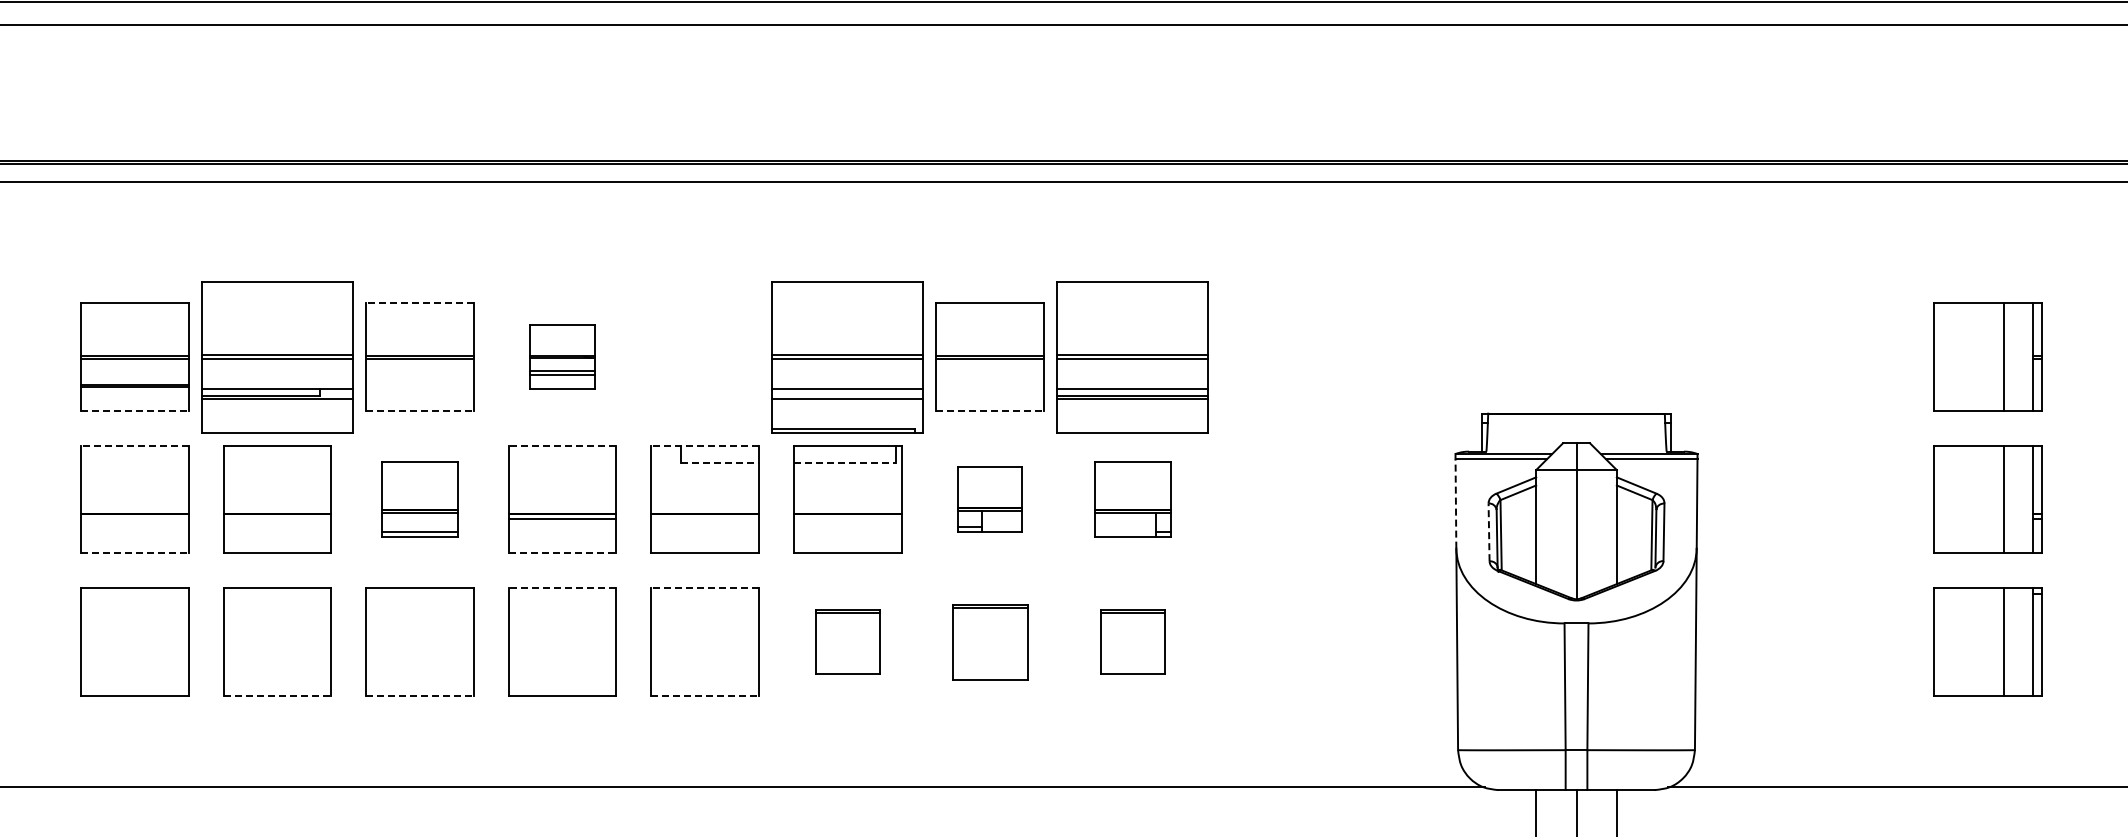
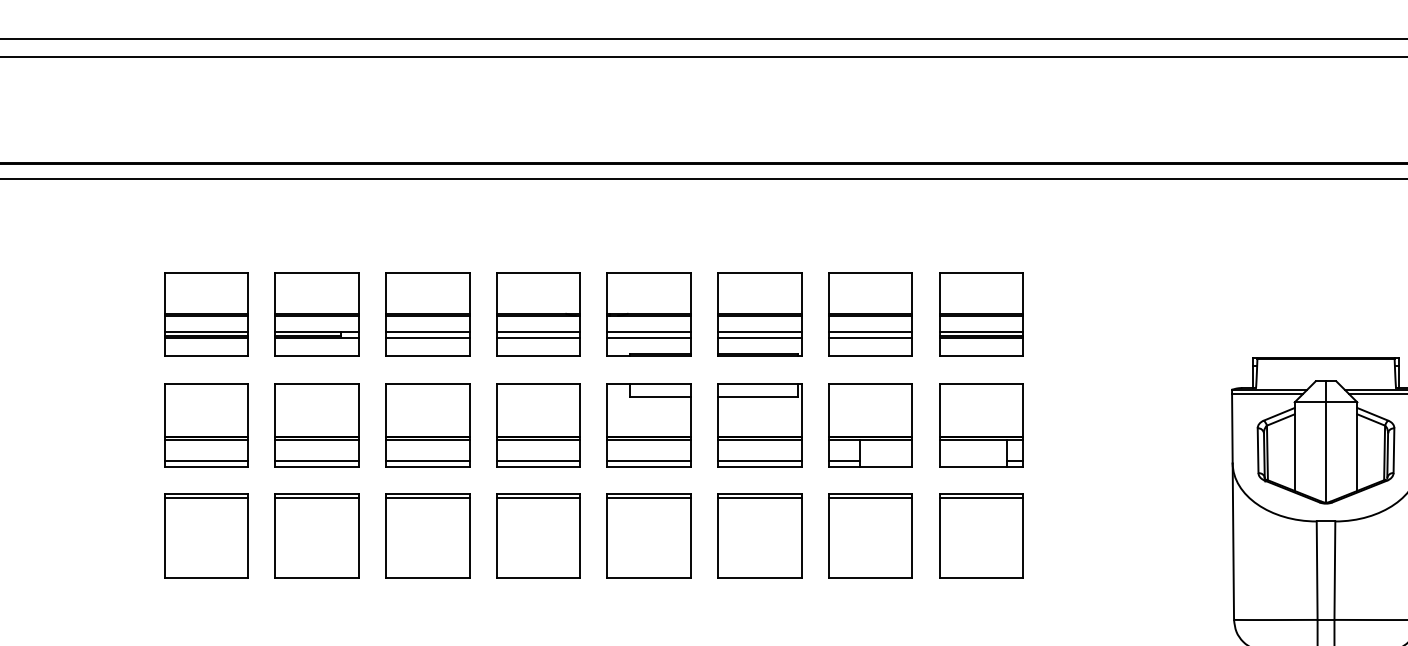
line: (420, 303) -> (428, 272), dashed -> solid
part: (277, 356) -> (316, 314), size x0.71
part: (562, 356) -> (538, 314), size x1.67
part: (704, 356) -> (648, 314), added
part: (847, 356) -> (759, 314), size x0.71
part: (1132, 356) -> (981, 314), size x0.71
line: (134, 380) -> (205, 332), added
line: (419, 380) -> (427, 332), added
line: (990, 380) -> (870, 332), added
line: (419, 386) -> (427, 337), added
line: (990, 386) -> (870, 337), added
line: (135, 410) -> (206, 356), dashed -> solid
line: (420, 410) -> (428, 356), dashed -> solid
line: (990, 410) -> (870, 356), dashed -> solid
line: (135, 445) -> (206, 383), dashed -> solid
line: (562, 445) -> (538, 383), dashed -> solid
line: (705, 445) -> (649, 383), dashed -> solid
line: (720, 463) -> (661, 397), dashed -> solid
line: (845, 463) -> (758, 397), dashed -> solid
part: (419, 499) -> (427, 425), size x1.43
part: (989, 499) -> (870, 425), size x1.67
part: (1132, 499) -> (981, 425), size x1.43
line: (1455, 503) -> (1232, 428), dashed -> solid
line: (134, 518) -> (205, 439), added
line: (277, 518) -> (316, 439), added
line: (704, 518) -> (648, 439), added
line: (847, 518) -> (759, 439), added
line: (1489, 532) -> (1258, 450), dashed -> solid
line: (134, 545) -> (205, 460), added
line: (277, 545) -> (316, 460), added
line: (562, 545) -> (538, 460), added
line: (704, 545) -> (648, 460), added
line: (847, 545) -> (759, 460), added
line: (135, 553) -> (206, 467), dashed -> solid
line: (562, 553) -> (538, 467), dashed -> solid
line: (562, 588) -> (538, 494), dashed -> solid
line: (705, 588) -> (649, 494), dashed -> solid
line: (134, 593) -> (205, 498), added
line: (277, 593) -> (316, 498), added
line: (419, 593) -> (427, 498), added
line: (562, 593) -> (538, 498), added
line: (704, 593) -> (648, 498), added
part: (847, 641) -> (759, 535), size x1.67
part: (989, 641) -> (870, 535), size x1.43
part: (1132, 641) -> (981, 535), size x1.67
line: (277, 696) -> (316, 578), dashed -> solid
line: (420, 696) -> (428, 578), dashed -> solid
line: (705, 696) -> (649, 578), dashed -> solid

